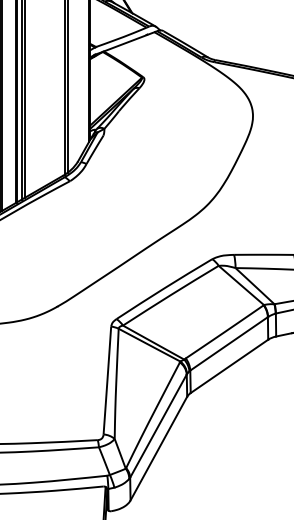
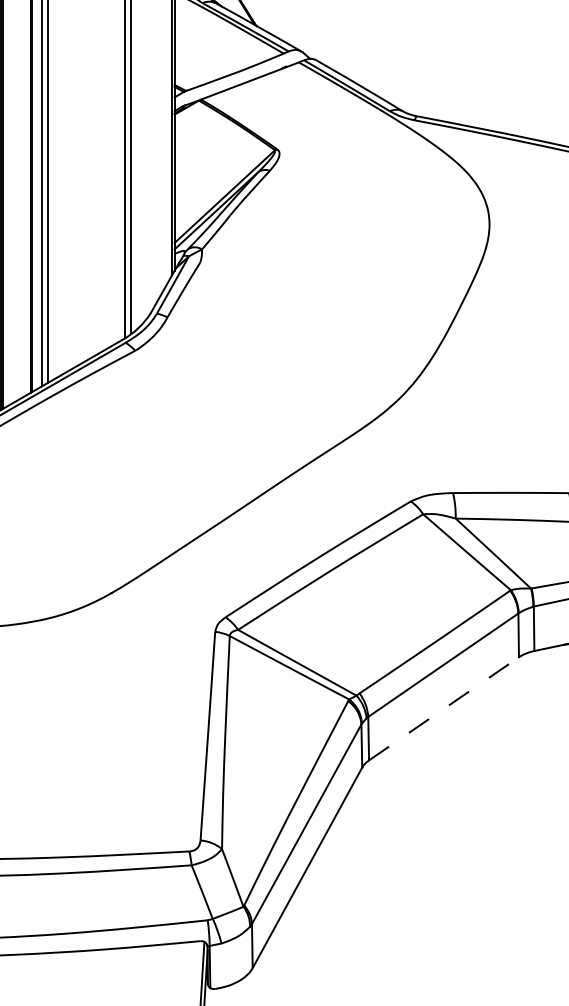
line: (229, 366) -> (444, 709), solid -> dashed

